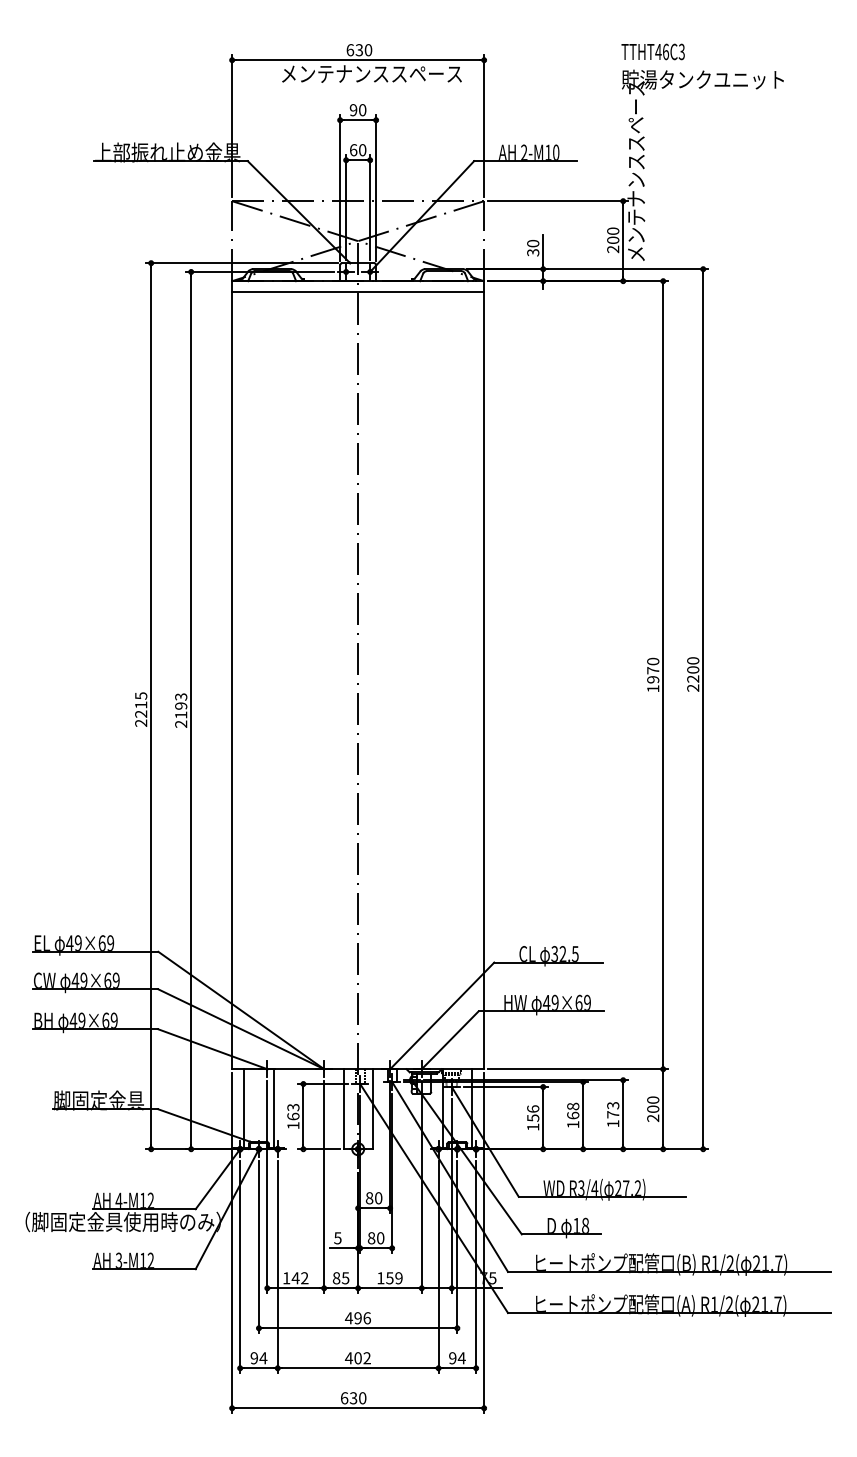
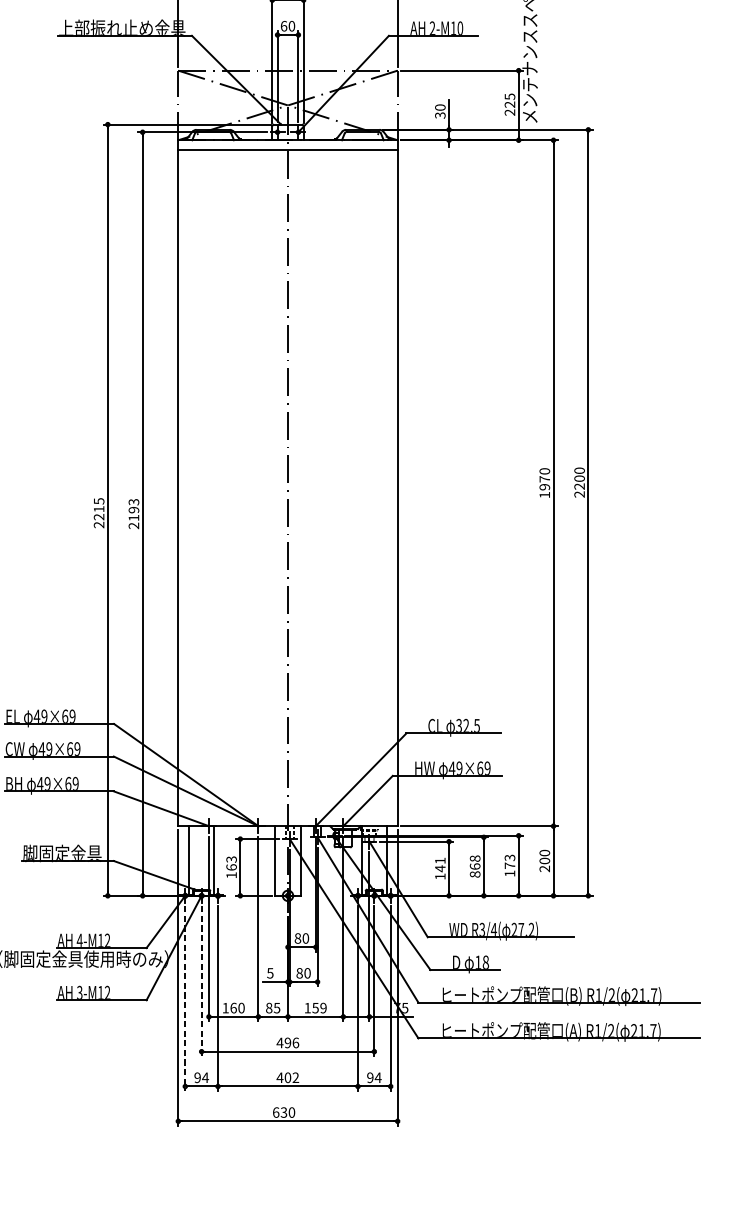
text: (613, 235) -> (510, 100), 200 -> 225
text: (533, 1113) -> (440, 864), 156 -> 141
text: (573, 1124) -> (475, 874), 168 -> 868
line: (258, 1247) -> (201, 981), solid -> dashed
line: (240, 1267) -> (185, 998), solid -> dashed
text: (299, 1278) -> (236, 1008), 142 -> 160

